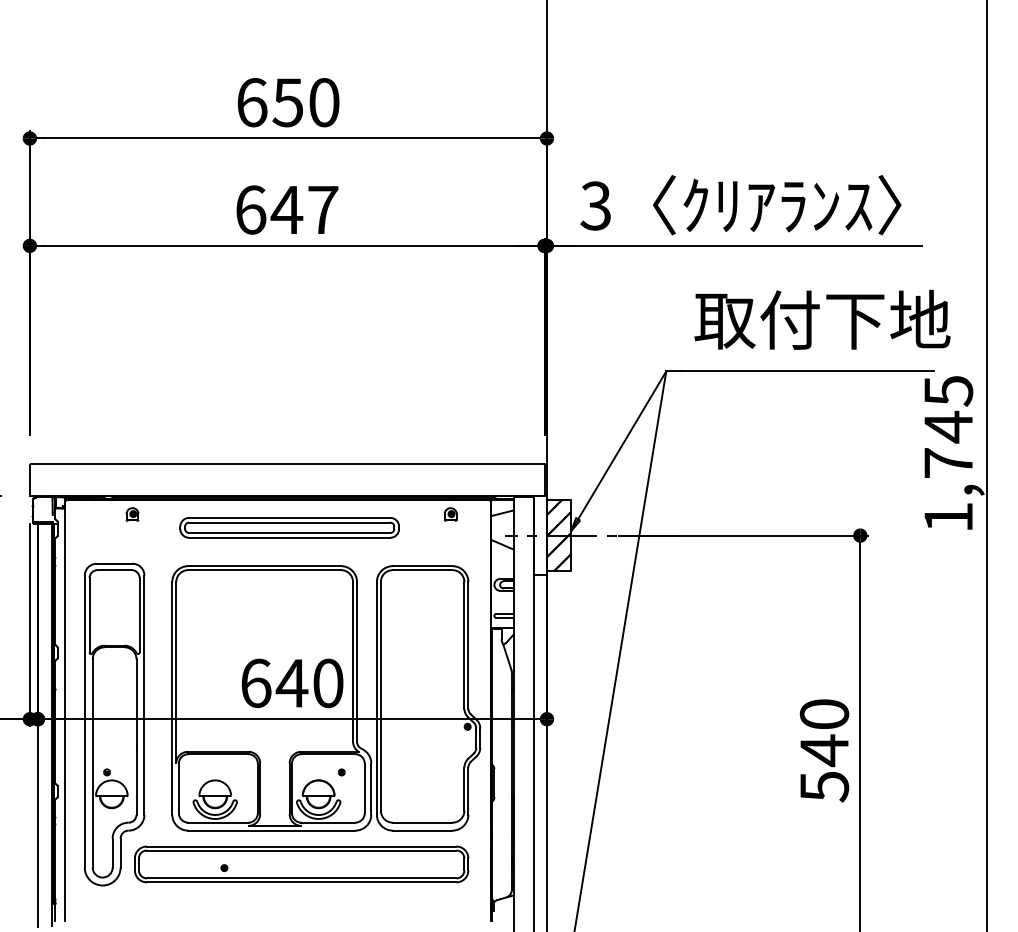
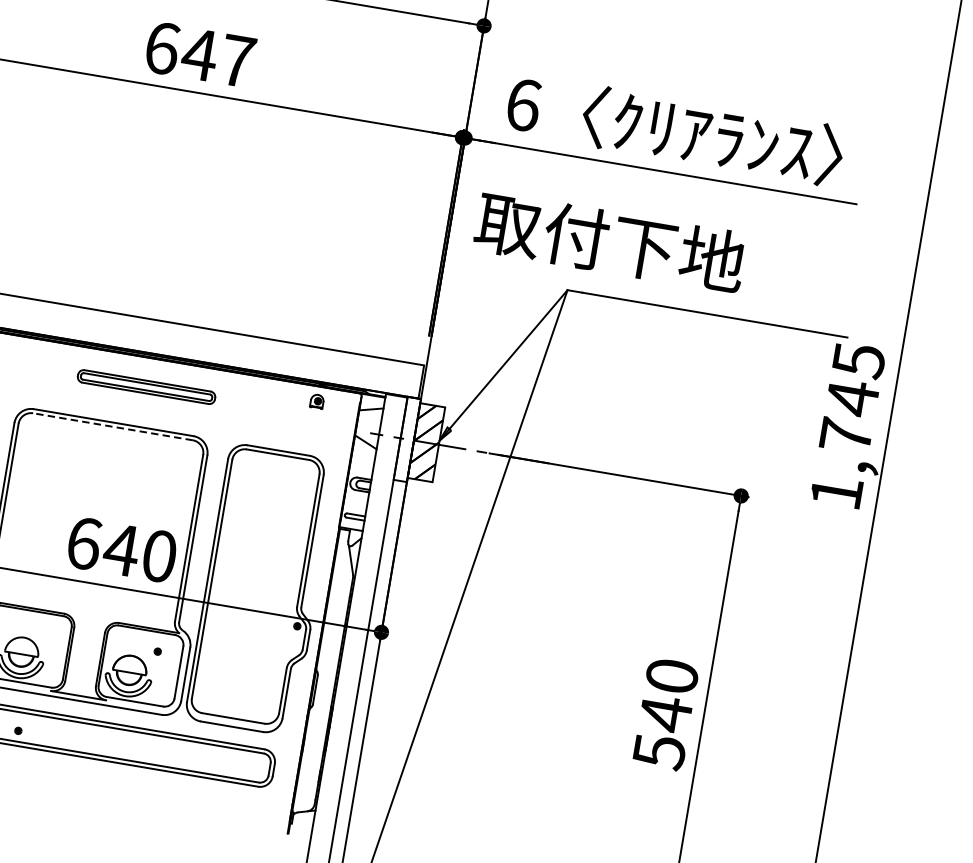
text: (595, 205) -> (522, 104), 3 -> 6
text: (822, 319) -> (610, 241), moved
part: (289, 527) -> (146, 386), size x0.6
line: (264, 570) -> (112, 427), solid -> dashed

